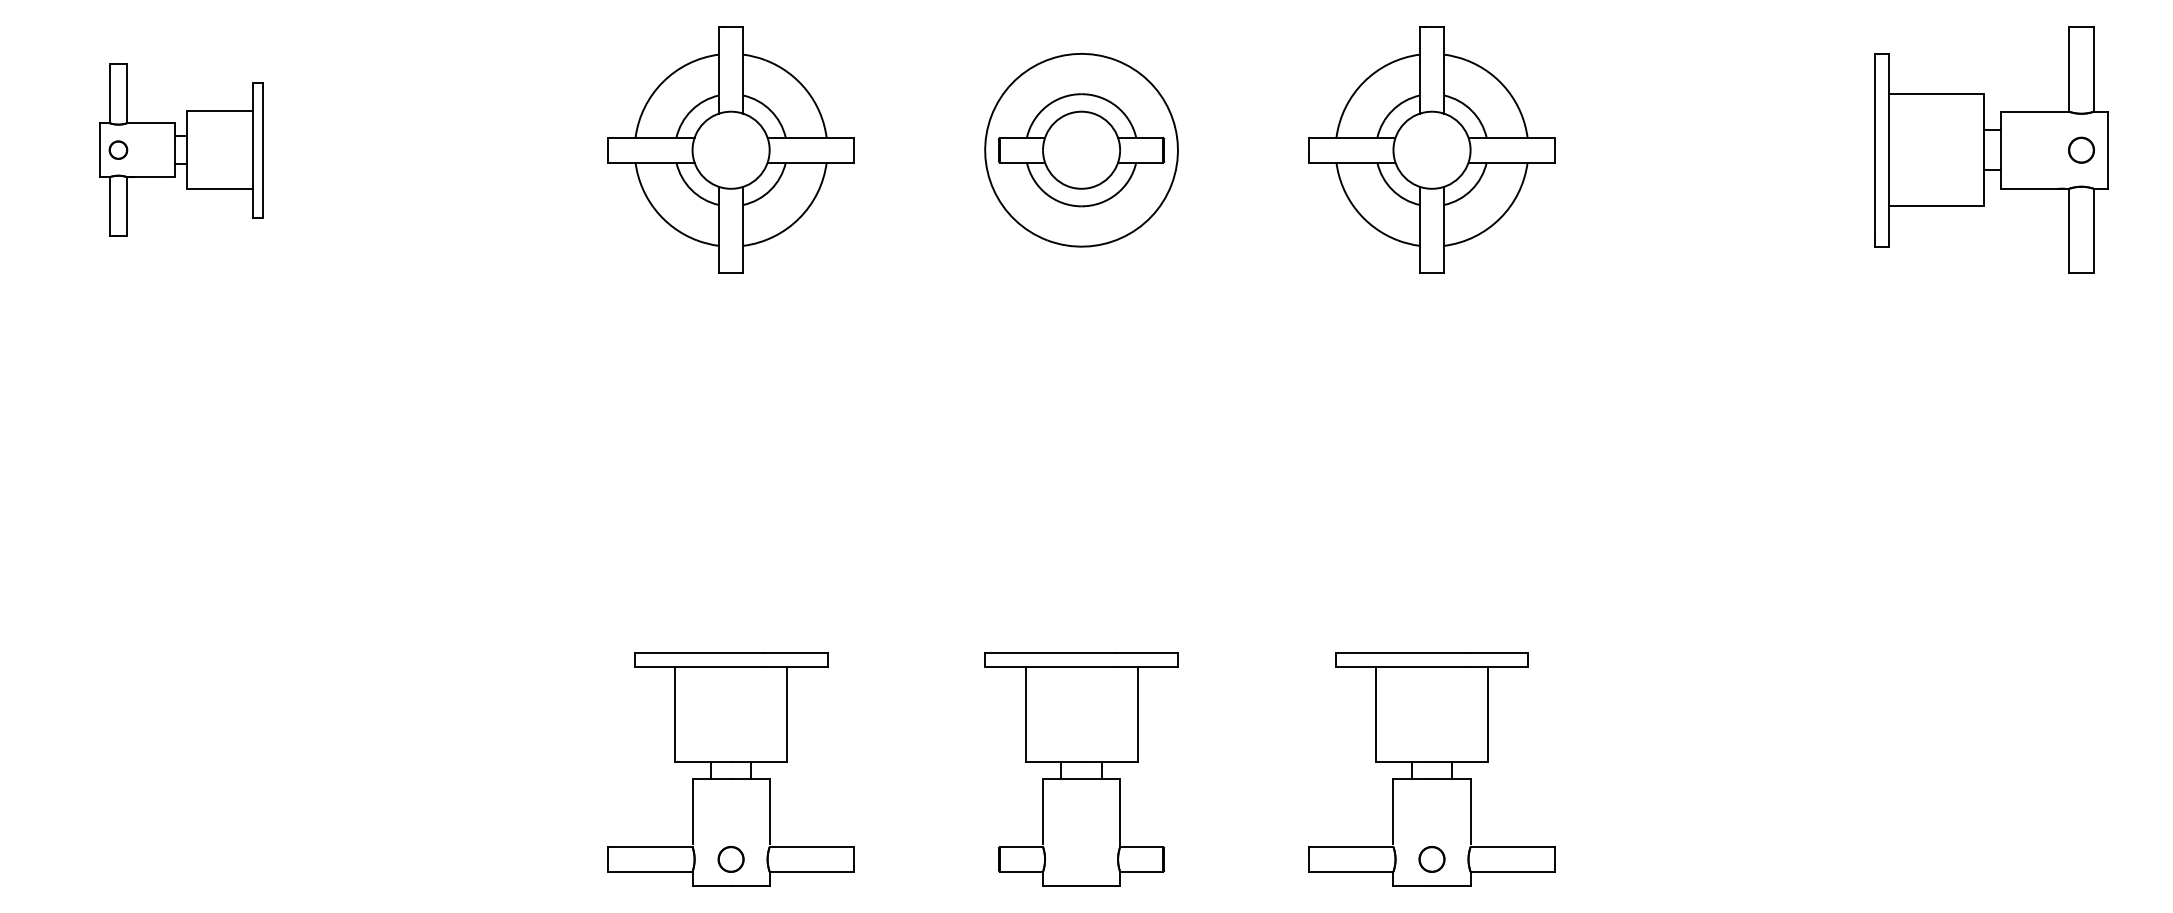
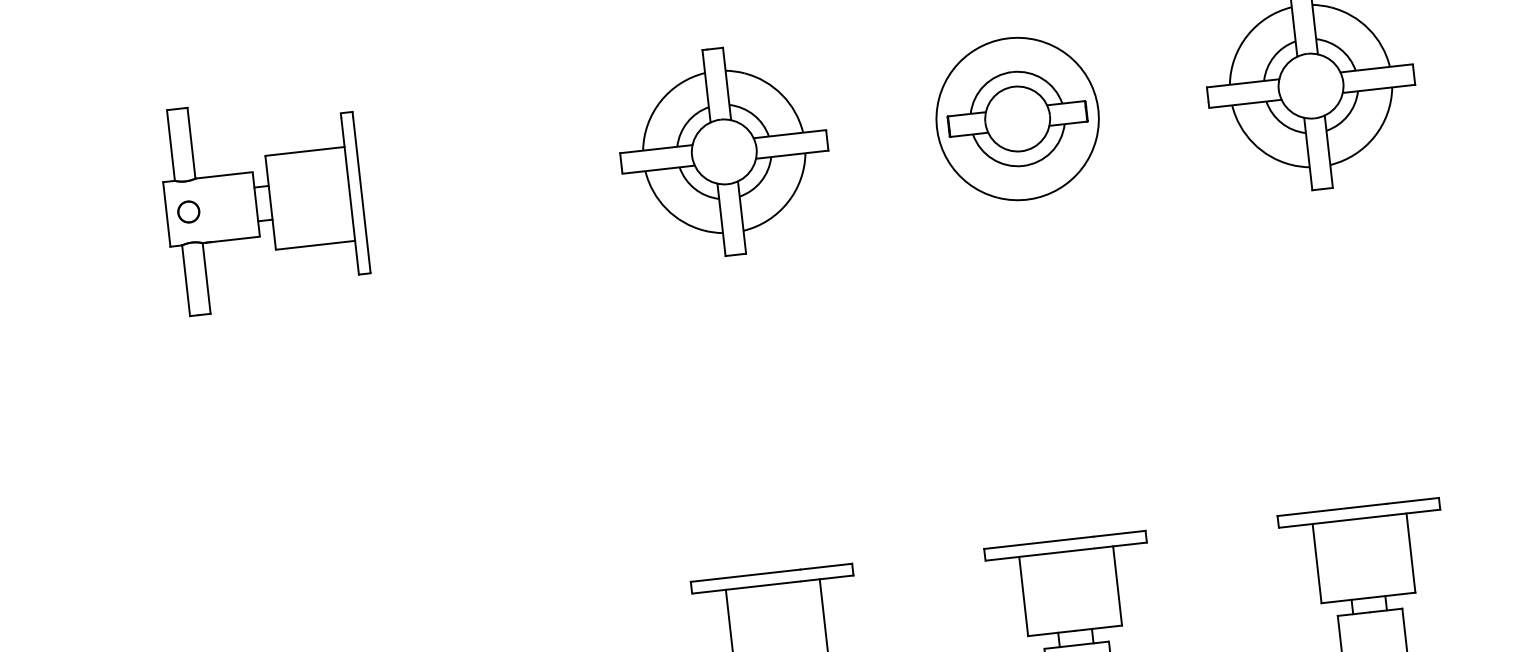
part: (181, 149) -> (264, 202), size x1.43

